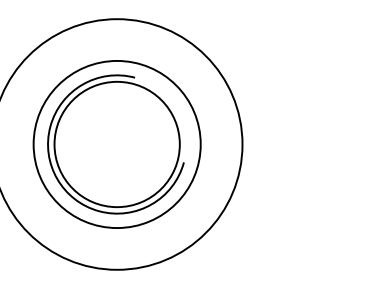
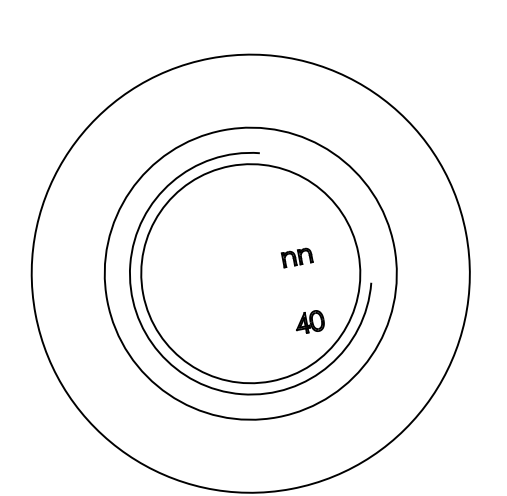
part: (145, 139) -> (297, 255), added
part: (145, 177) -> (310, 321), added

